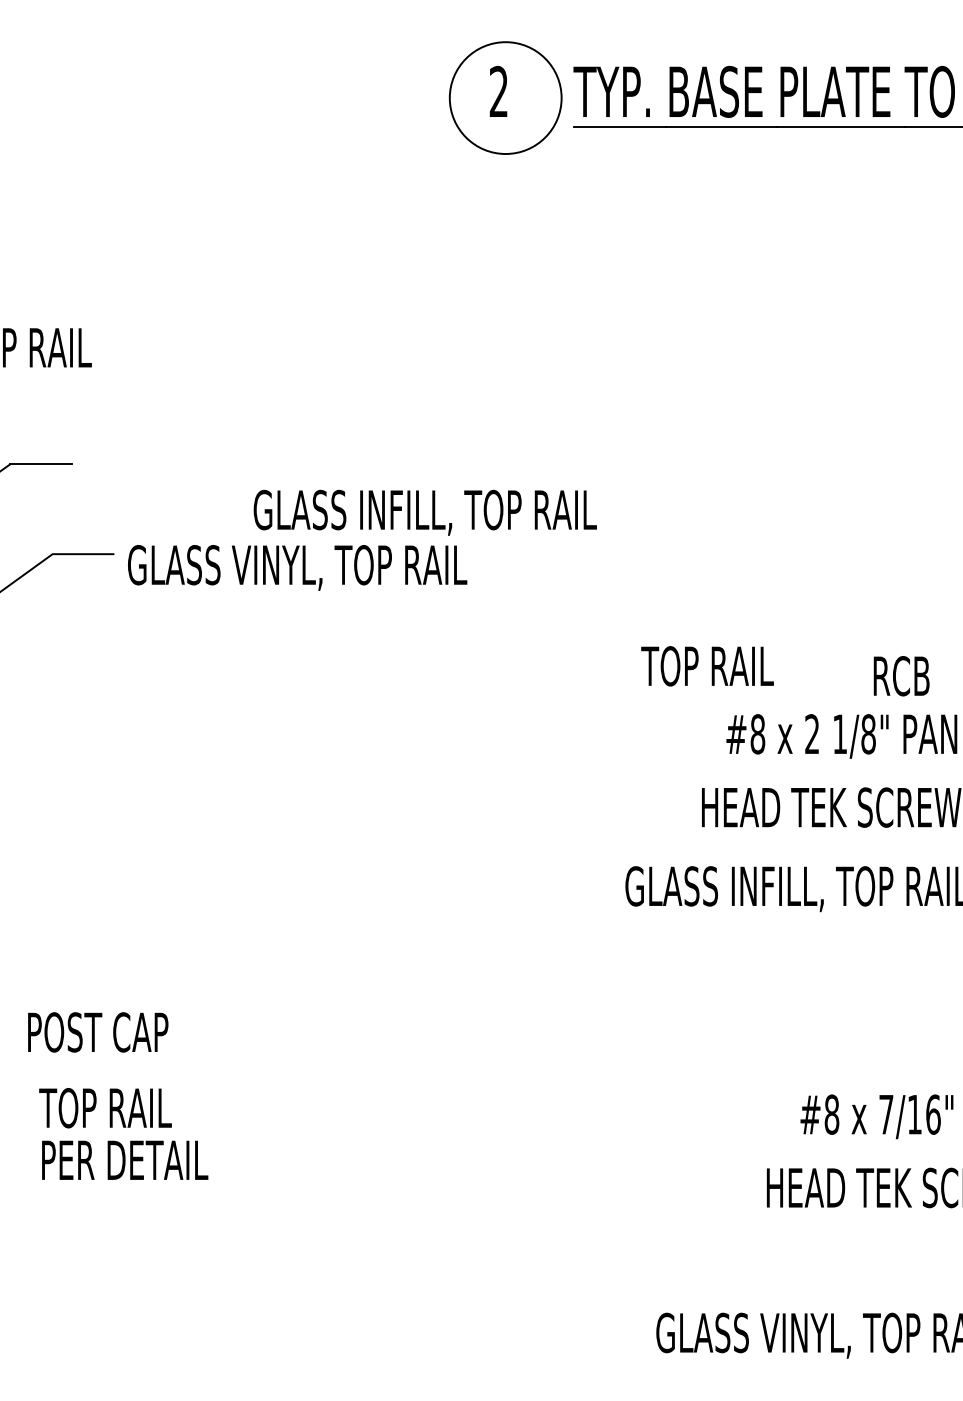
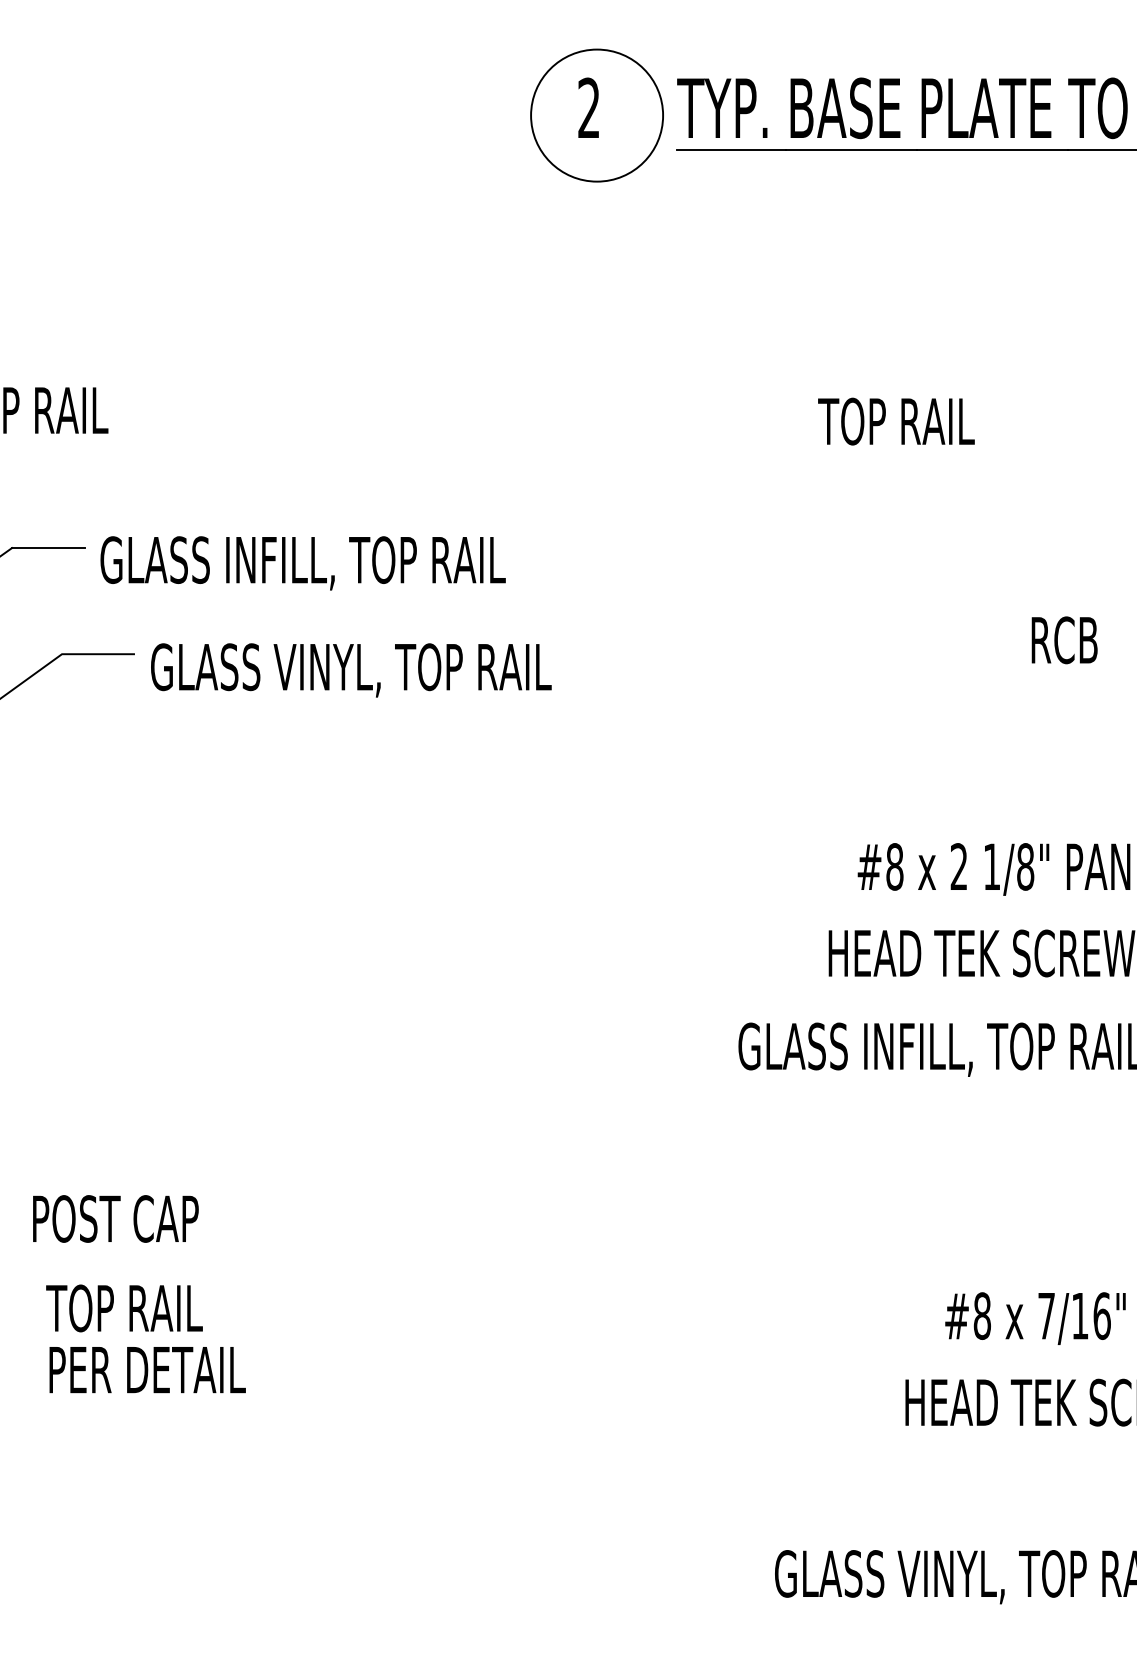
text: (424, 512) -> (302, 563), moved
text: (707, 666) -> (896, 421), moved
text: (901, 676) -> (1064, 640), moved

